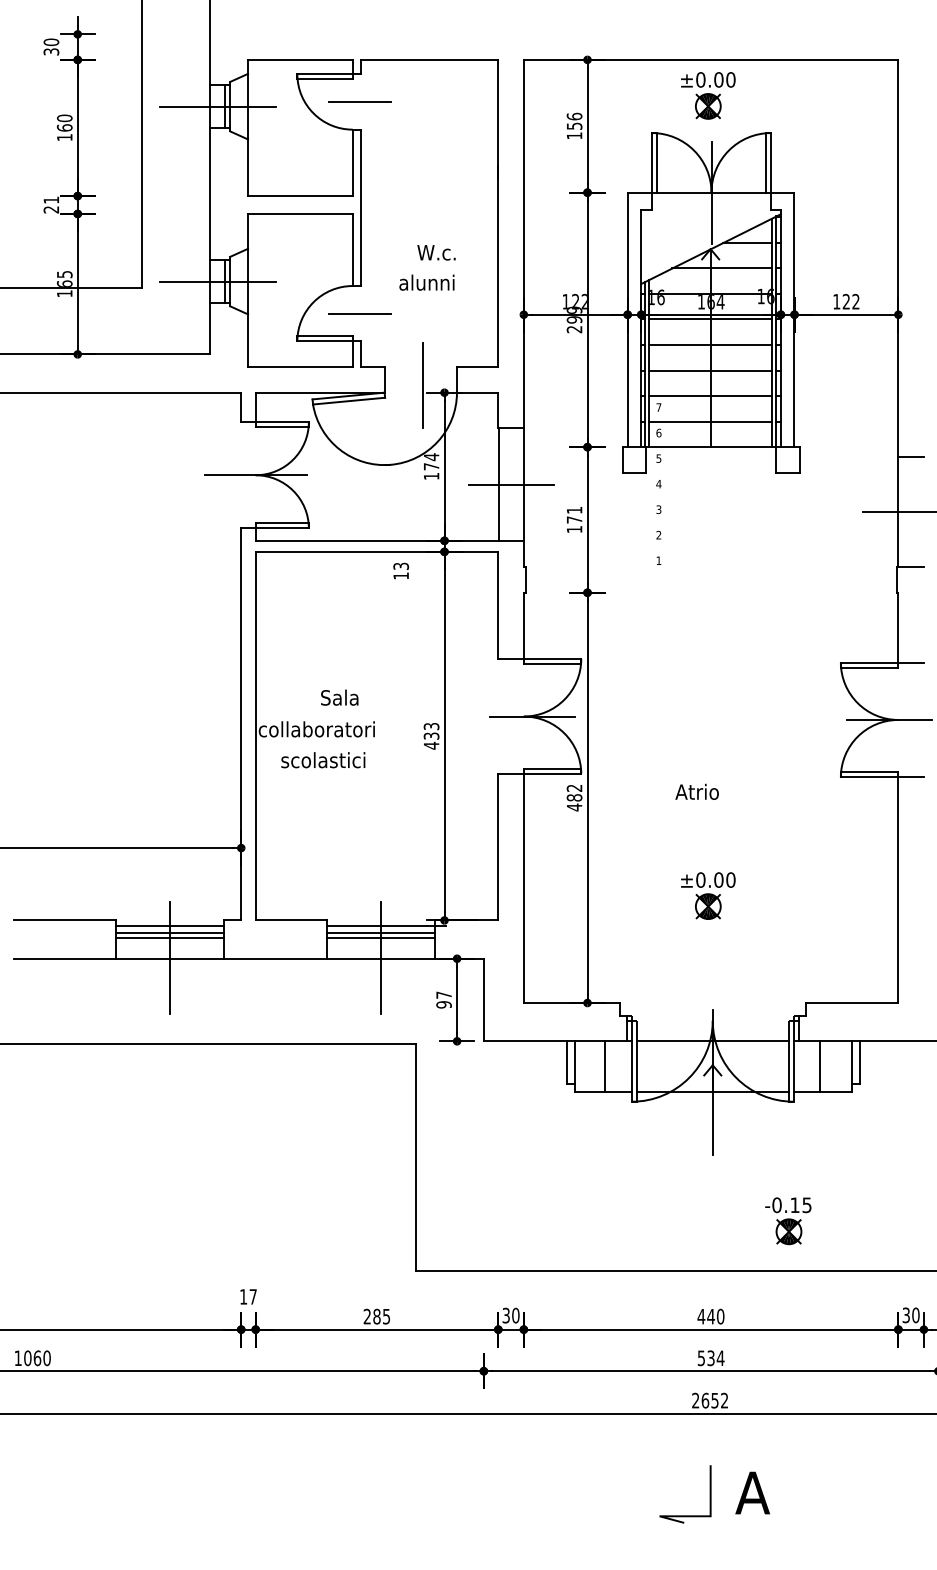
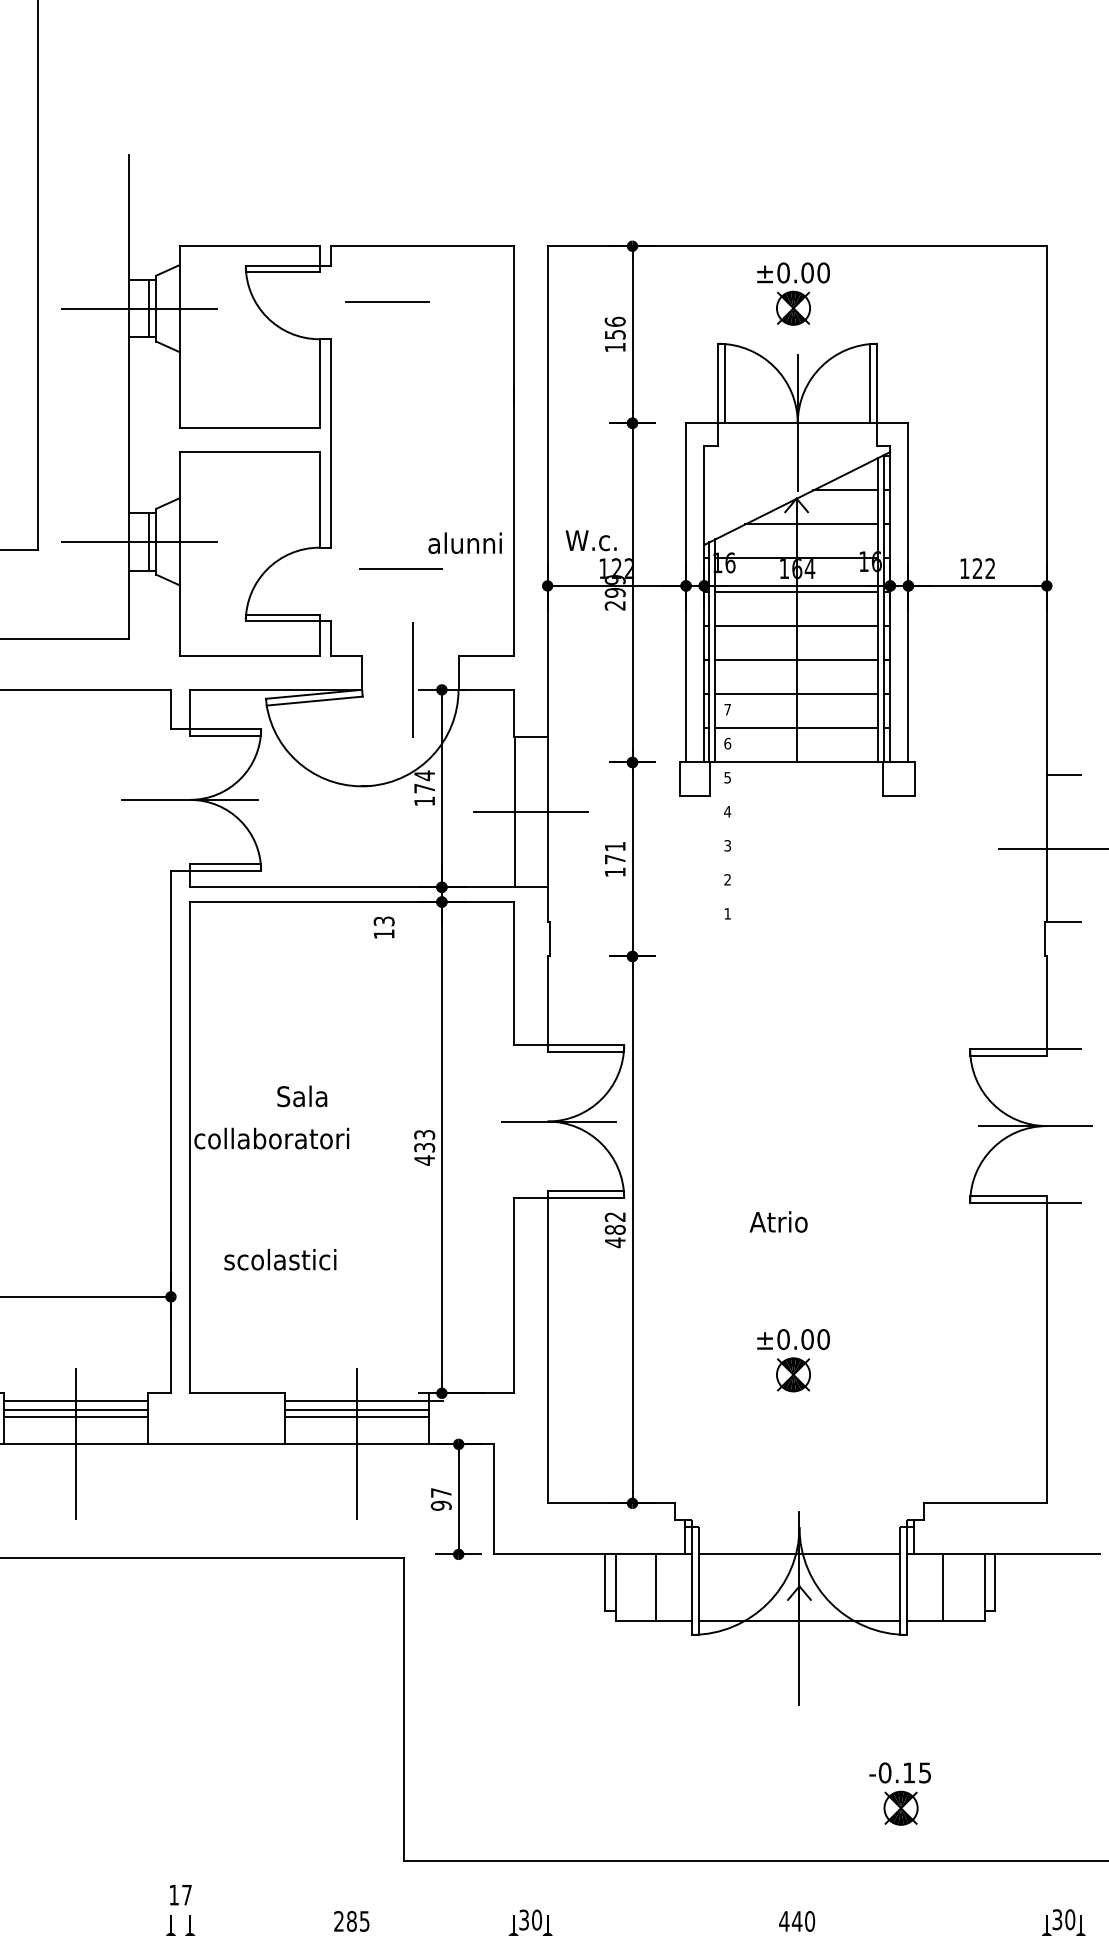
line: (359, 101) -> (387, 301), moved
text: (436, 252) -> (591, 540), moved
text: (426, 282) -> (464, 542), moved
line: (359, 313) -> (400, 568), moved
text: (323, 760) -> (280, 1260), moved

